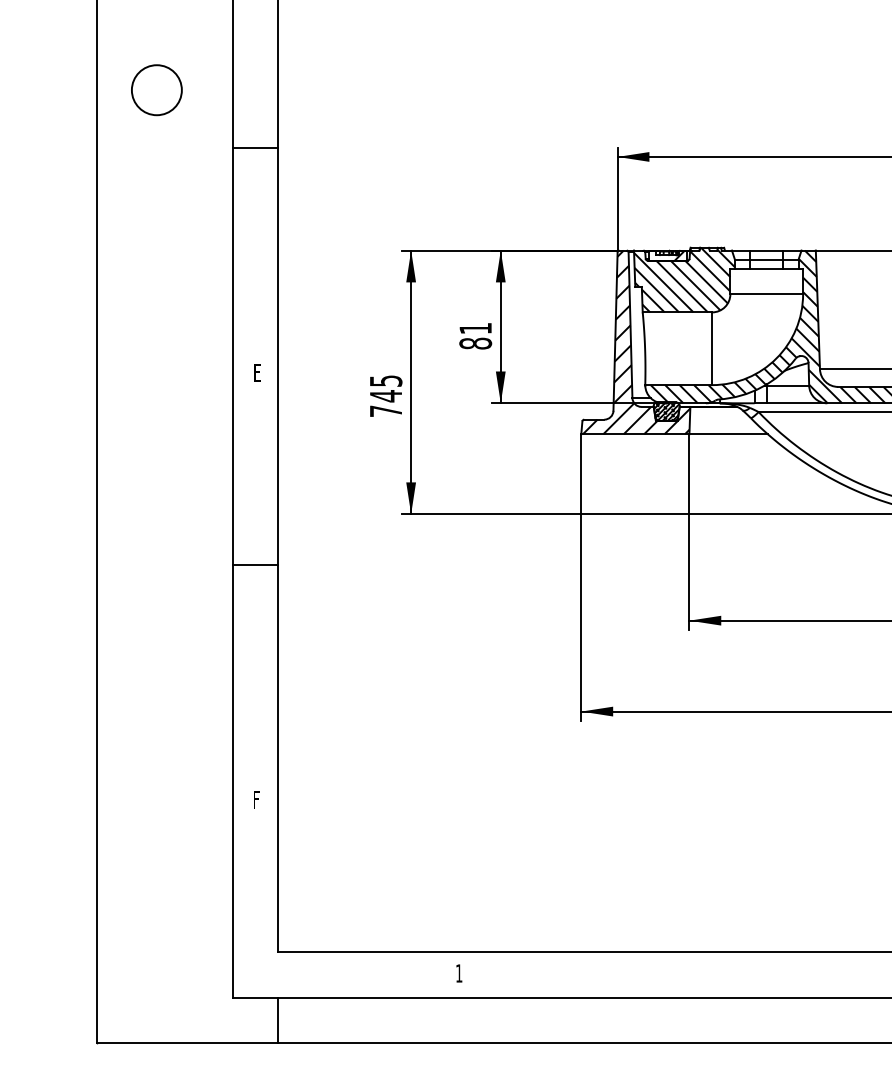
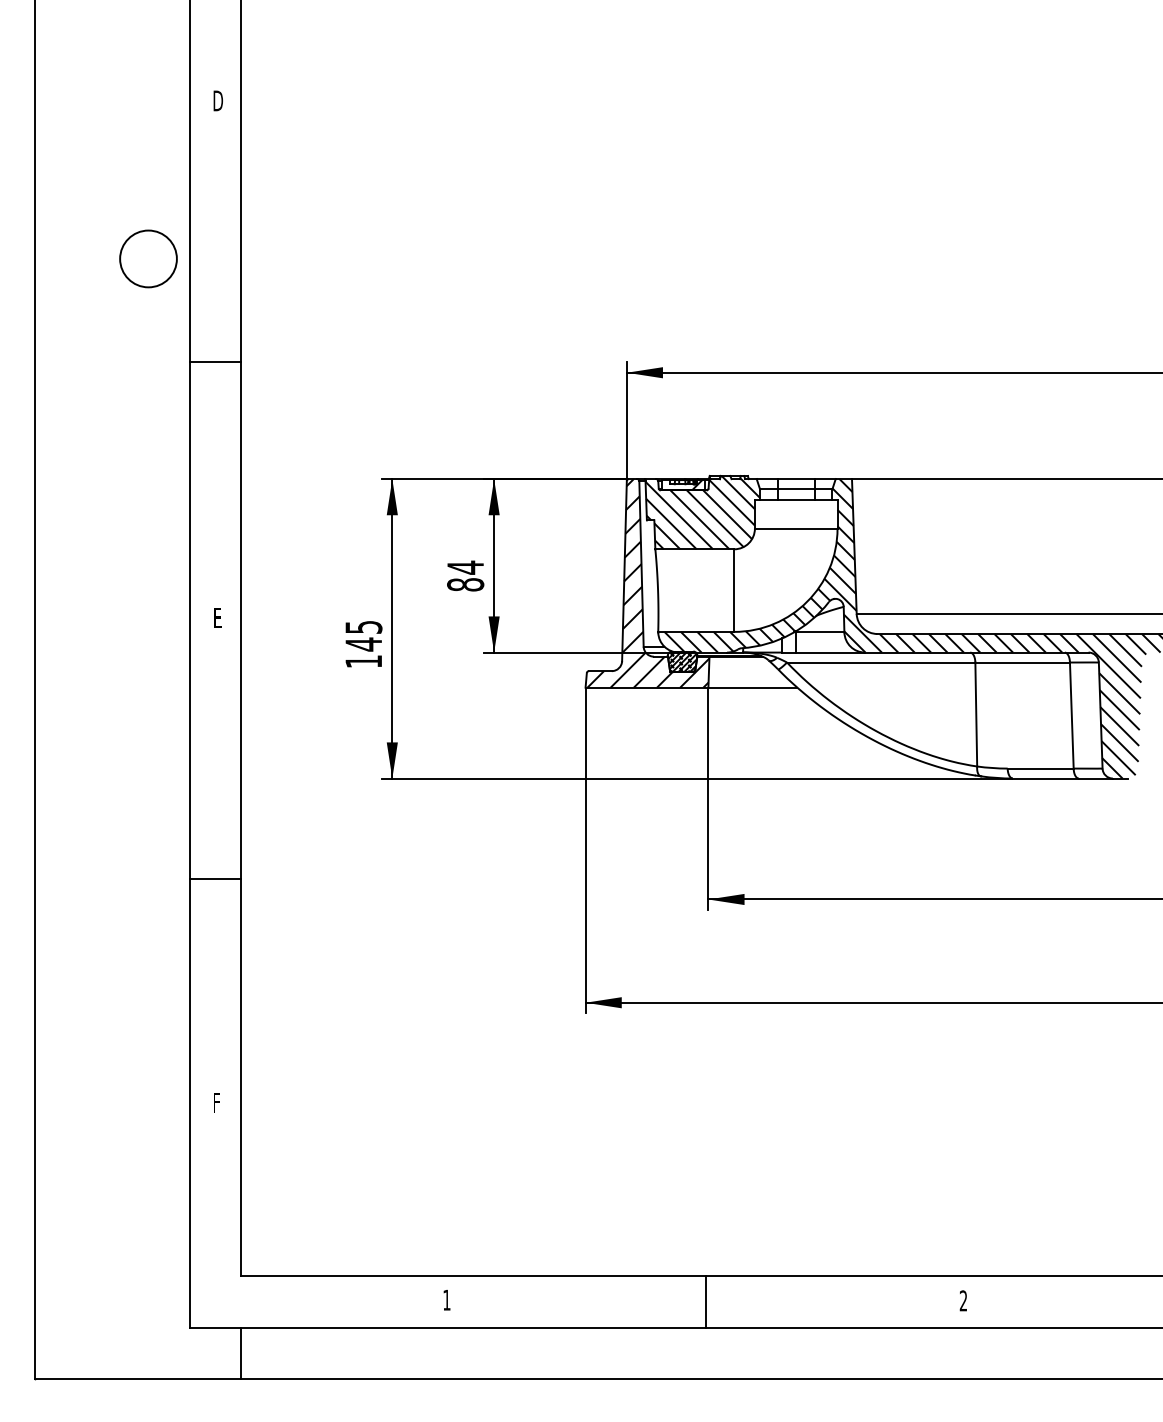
circle: (156, 89) -> (148, 258), moved
text: (475, 328) -> (465, 567), 81 -> 84
text: (385, 411) -> (363, 661), 745 -> 145
line: (255, 565) -> (215, 878), moved
line: (687, 974) -> (706, 1301), added

